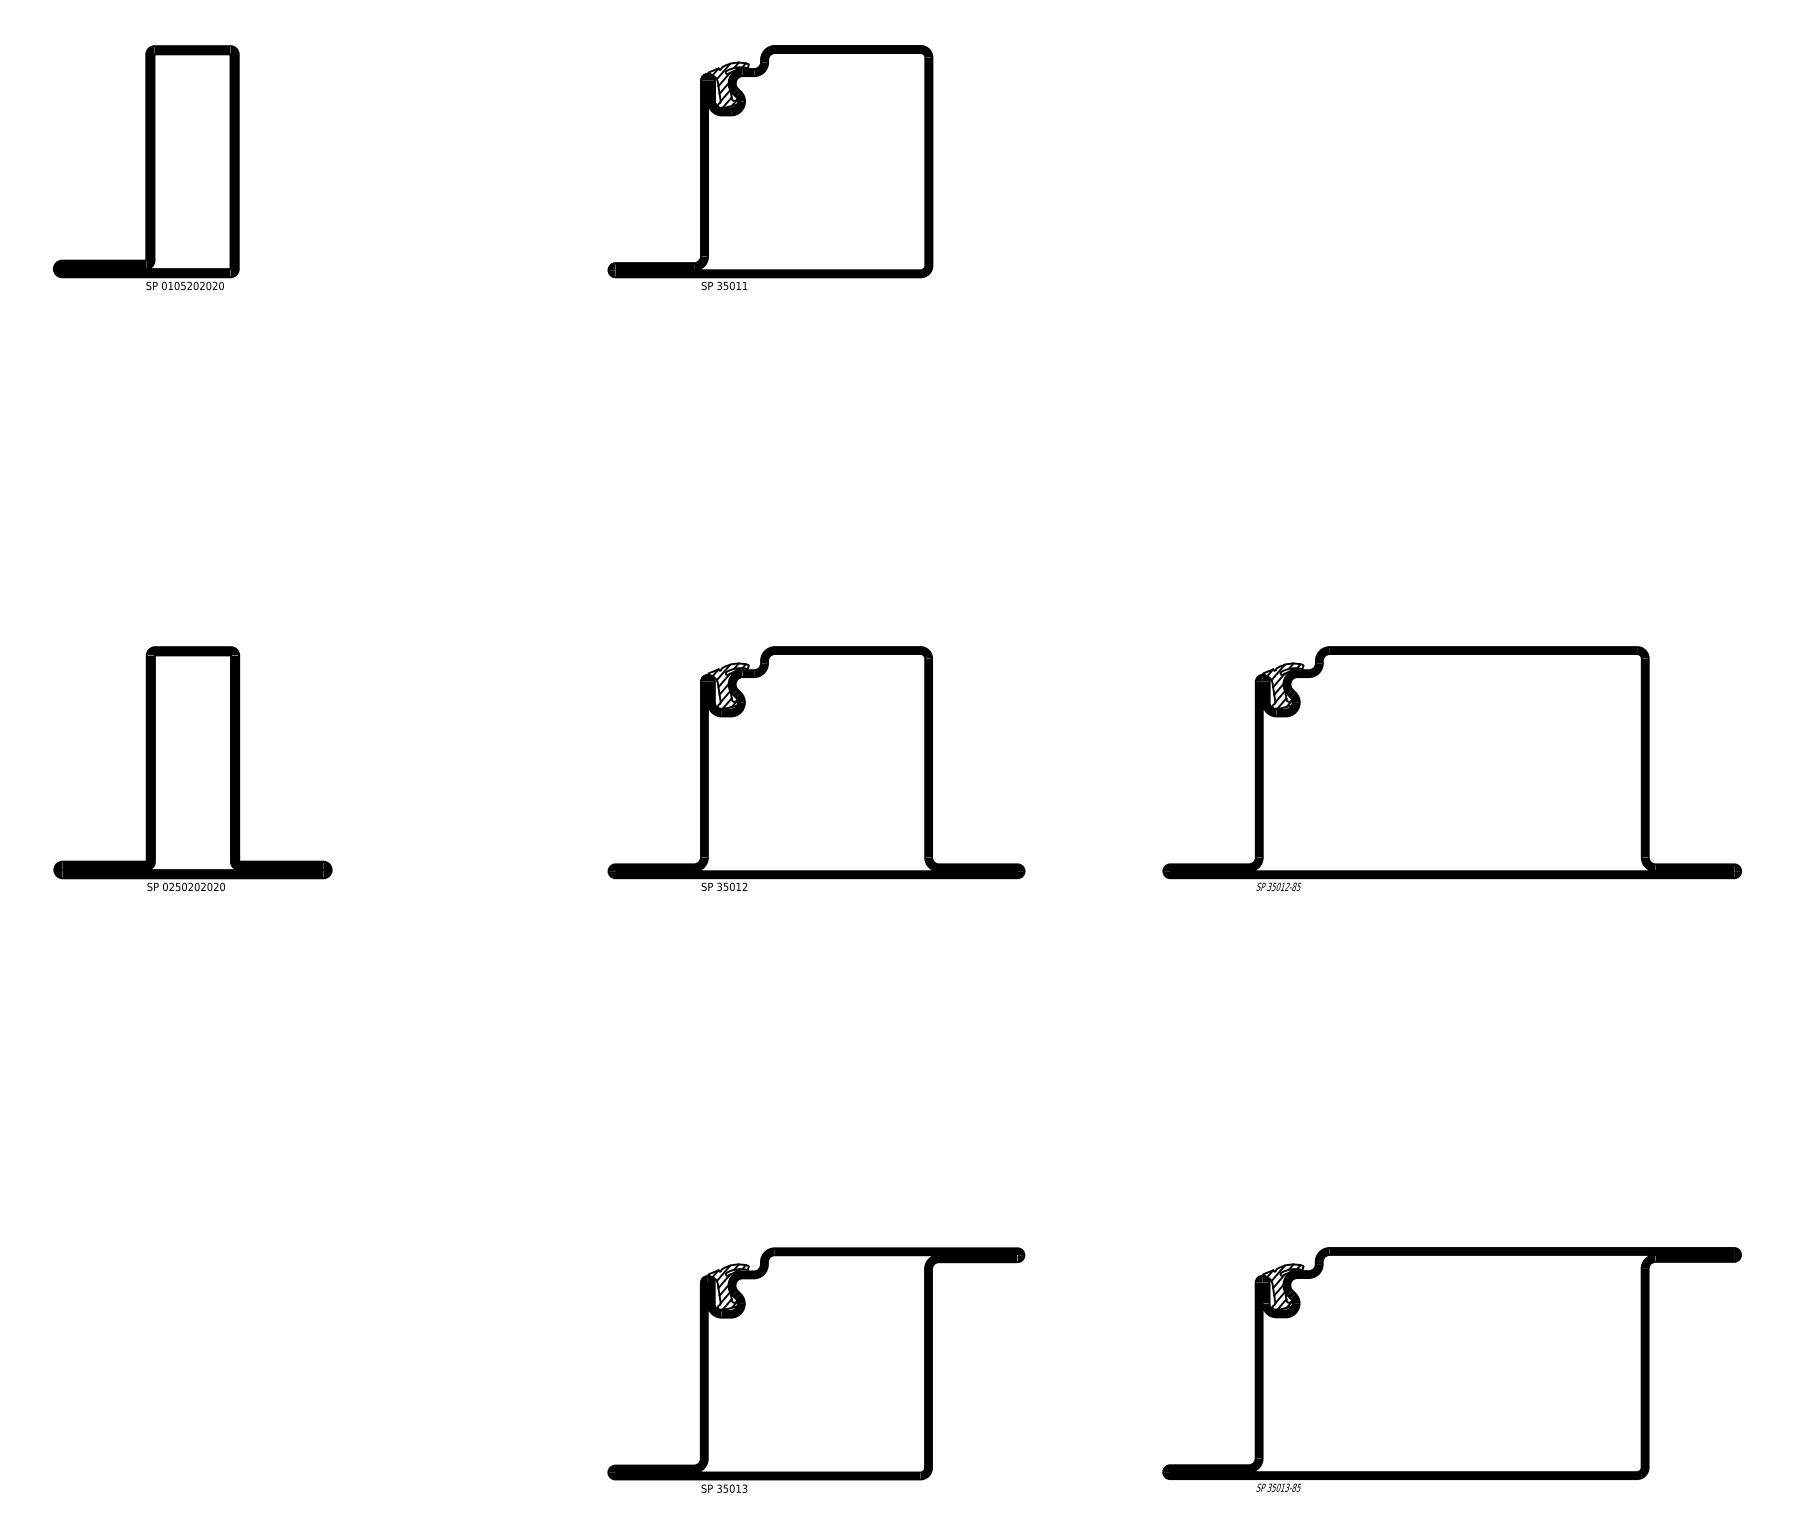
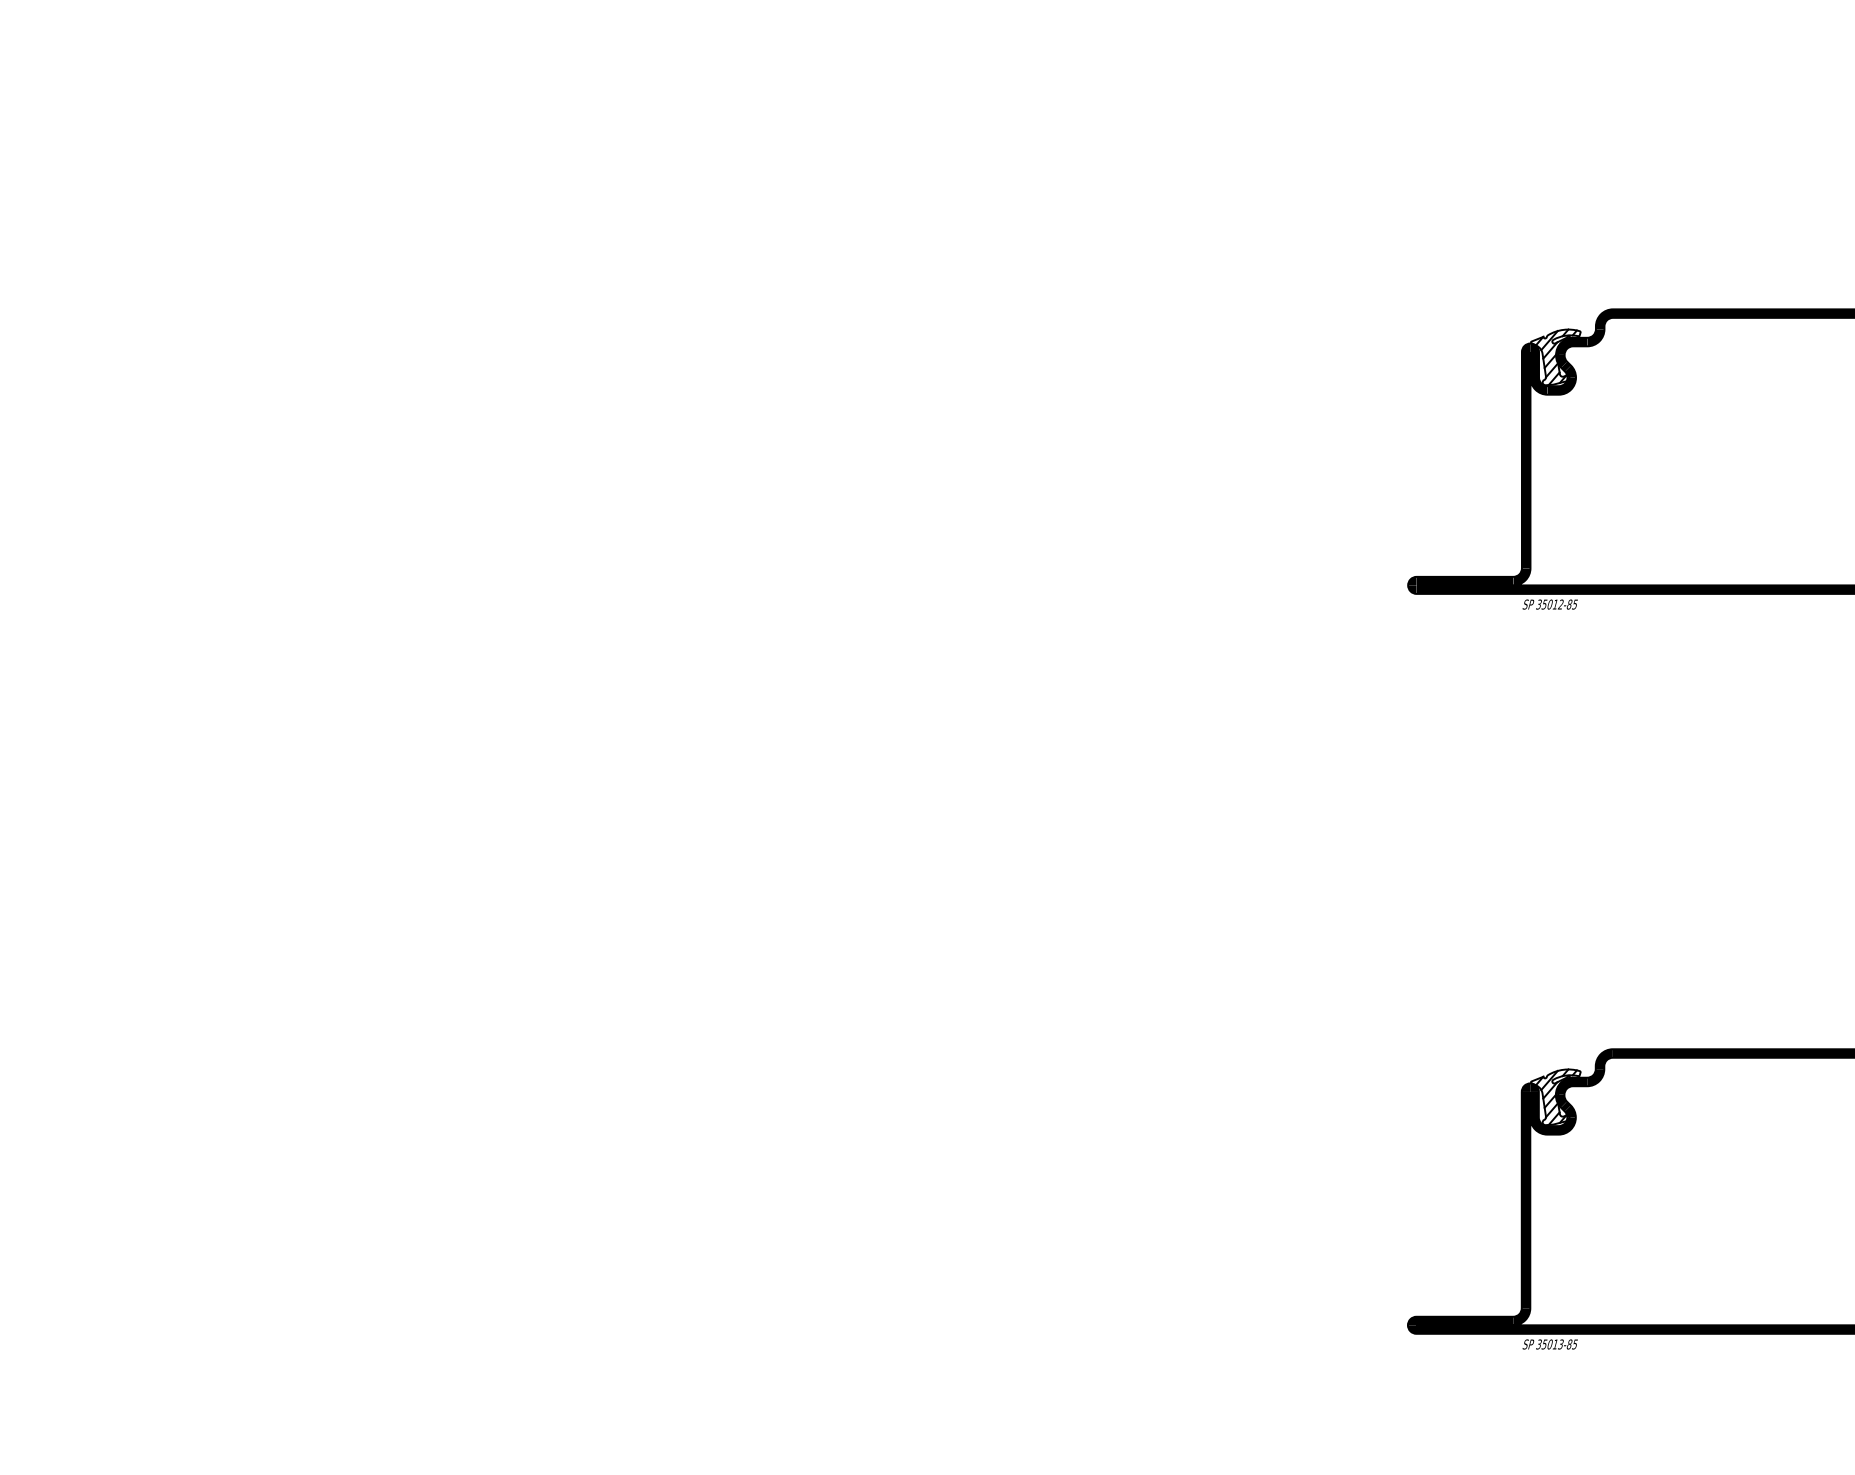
part: (192, 768) -> (212, 458), removed
part: (816, 768) -> (981, 458), removed
part: (816, 1369) -> (981, 1198), removed

